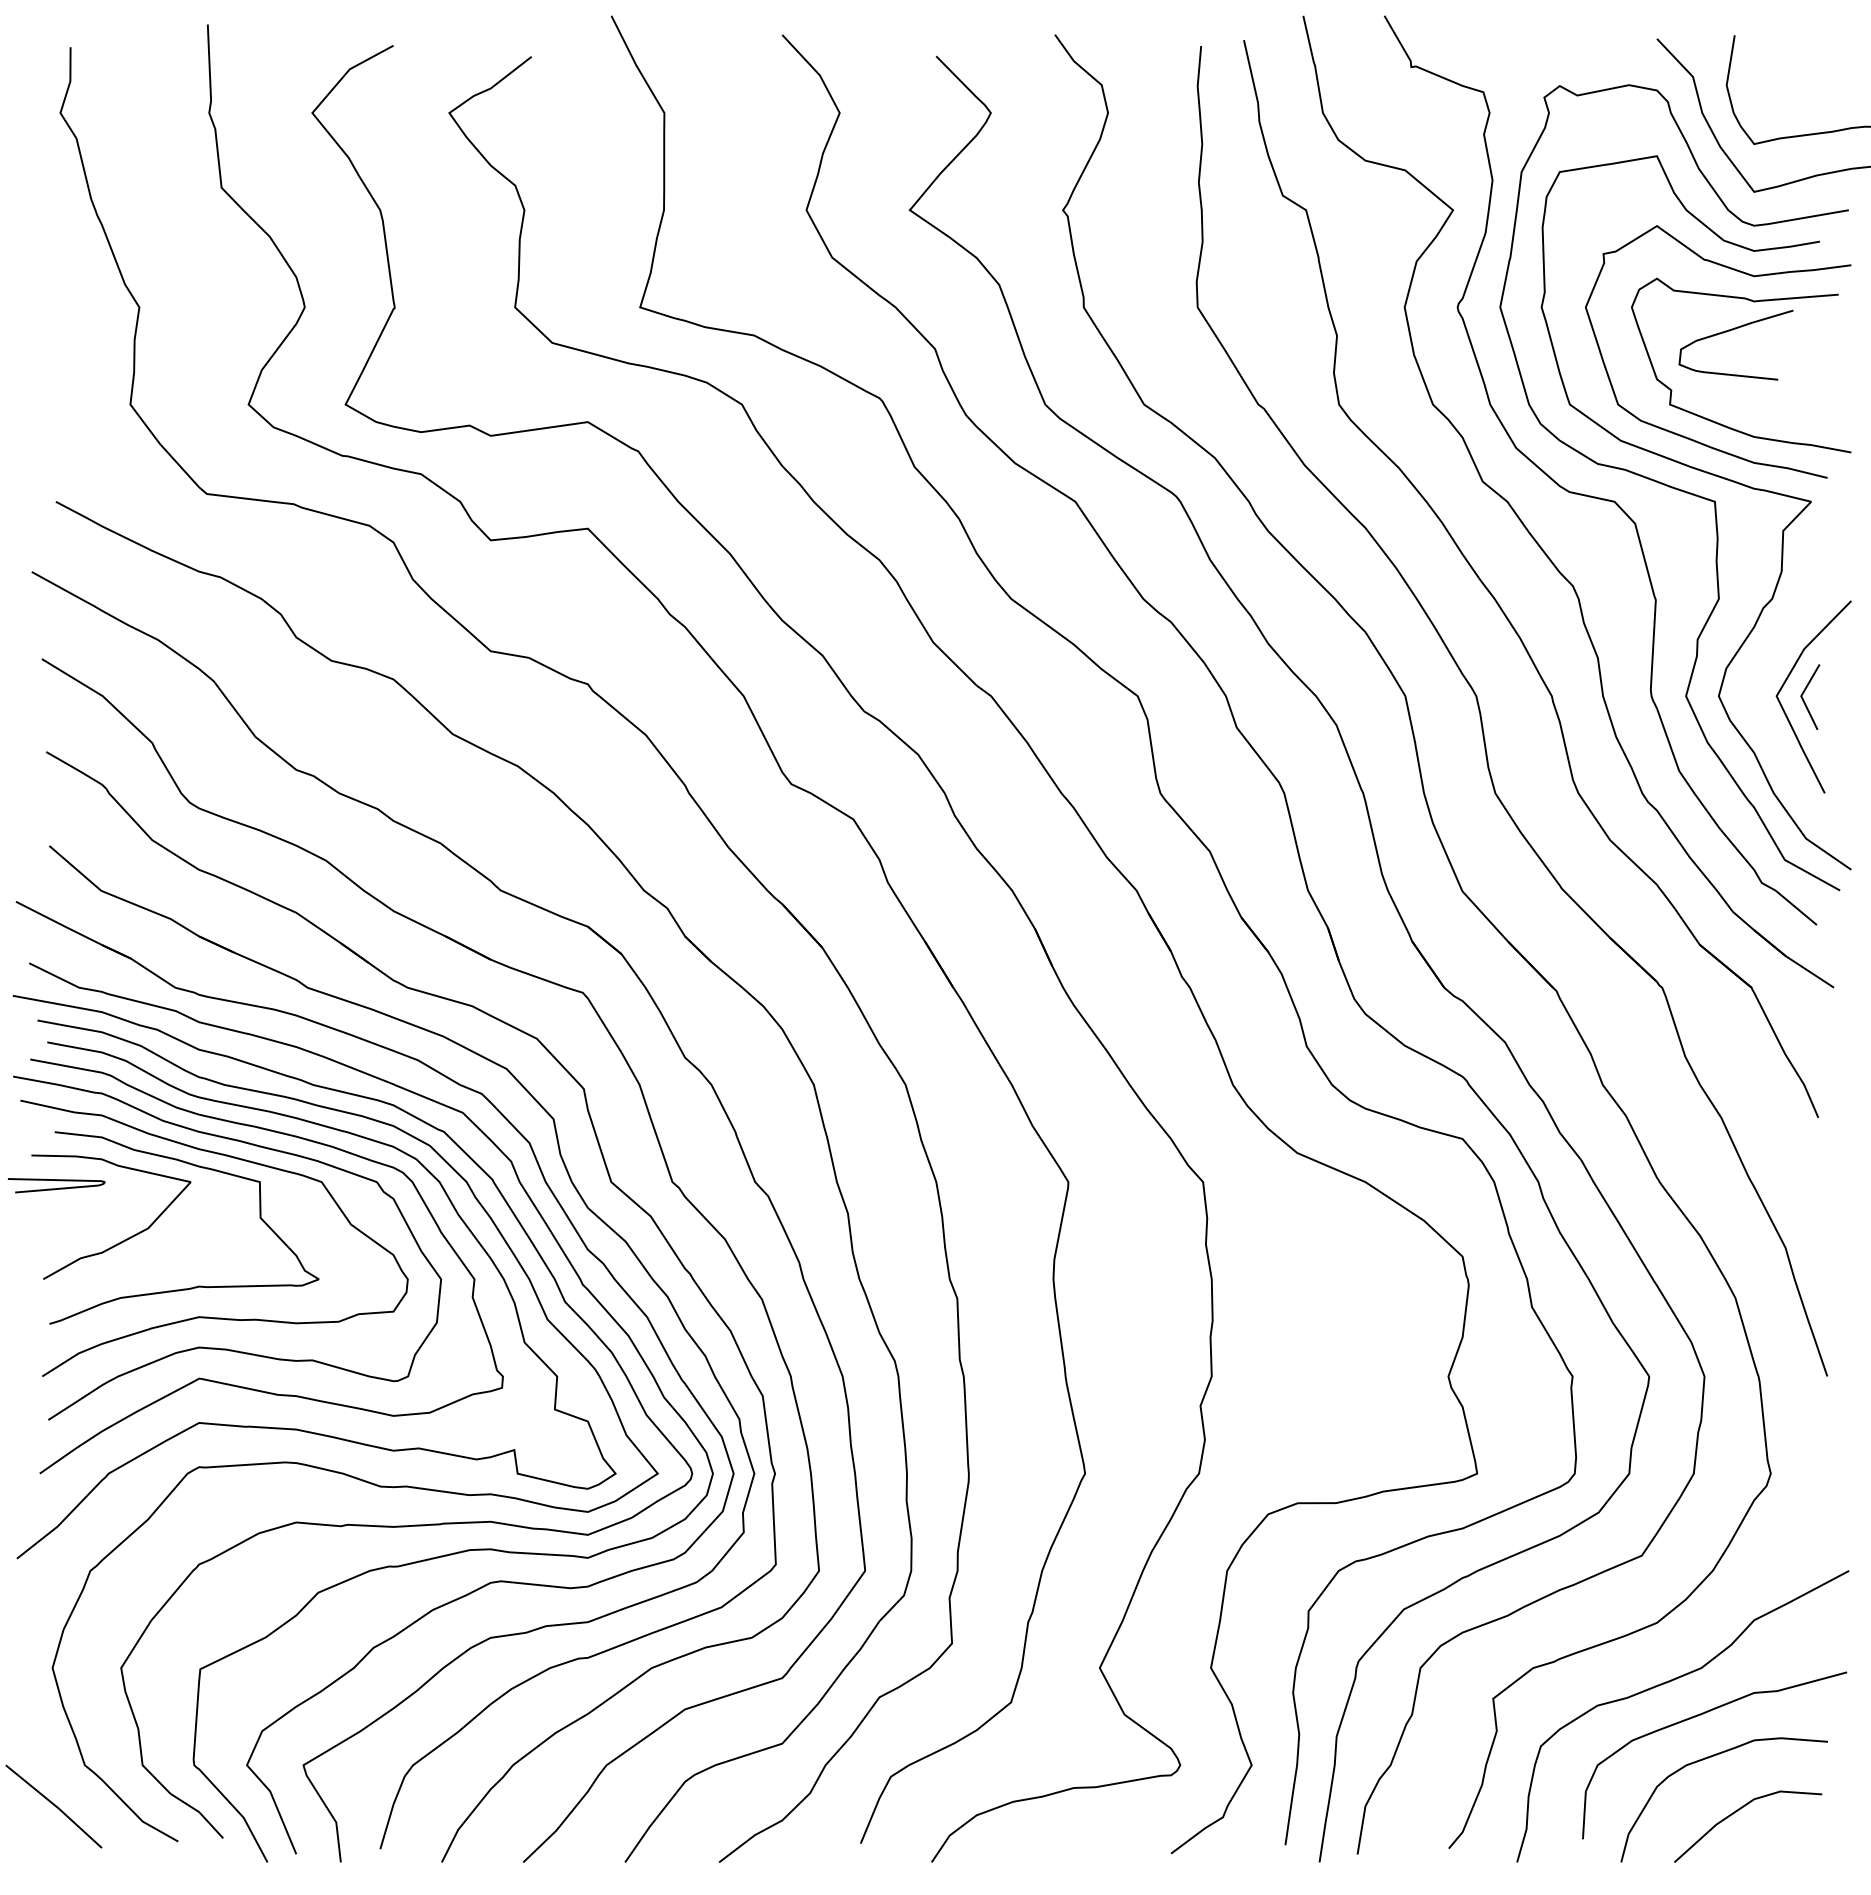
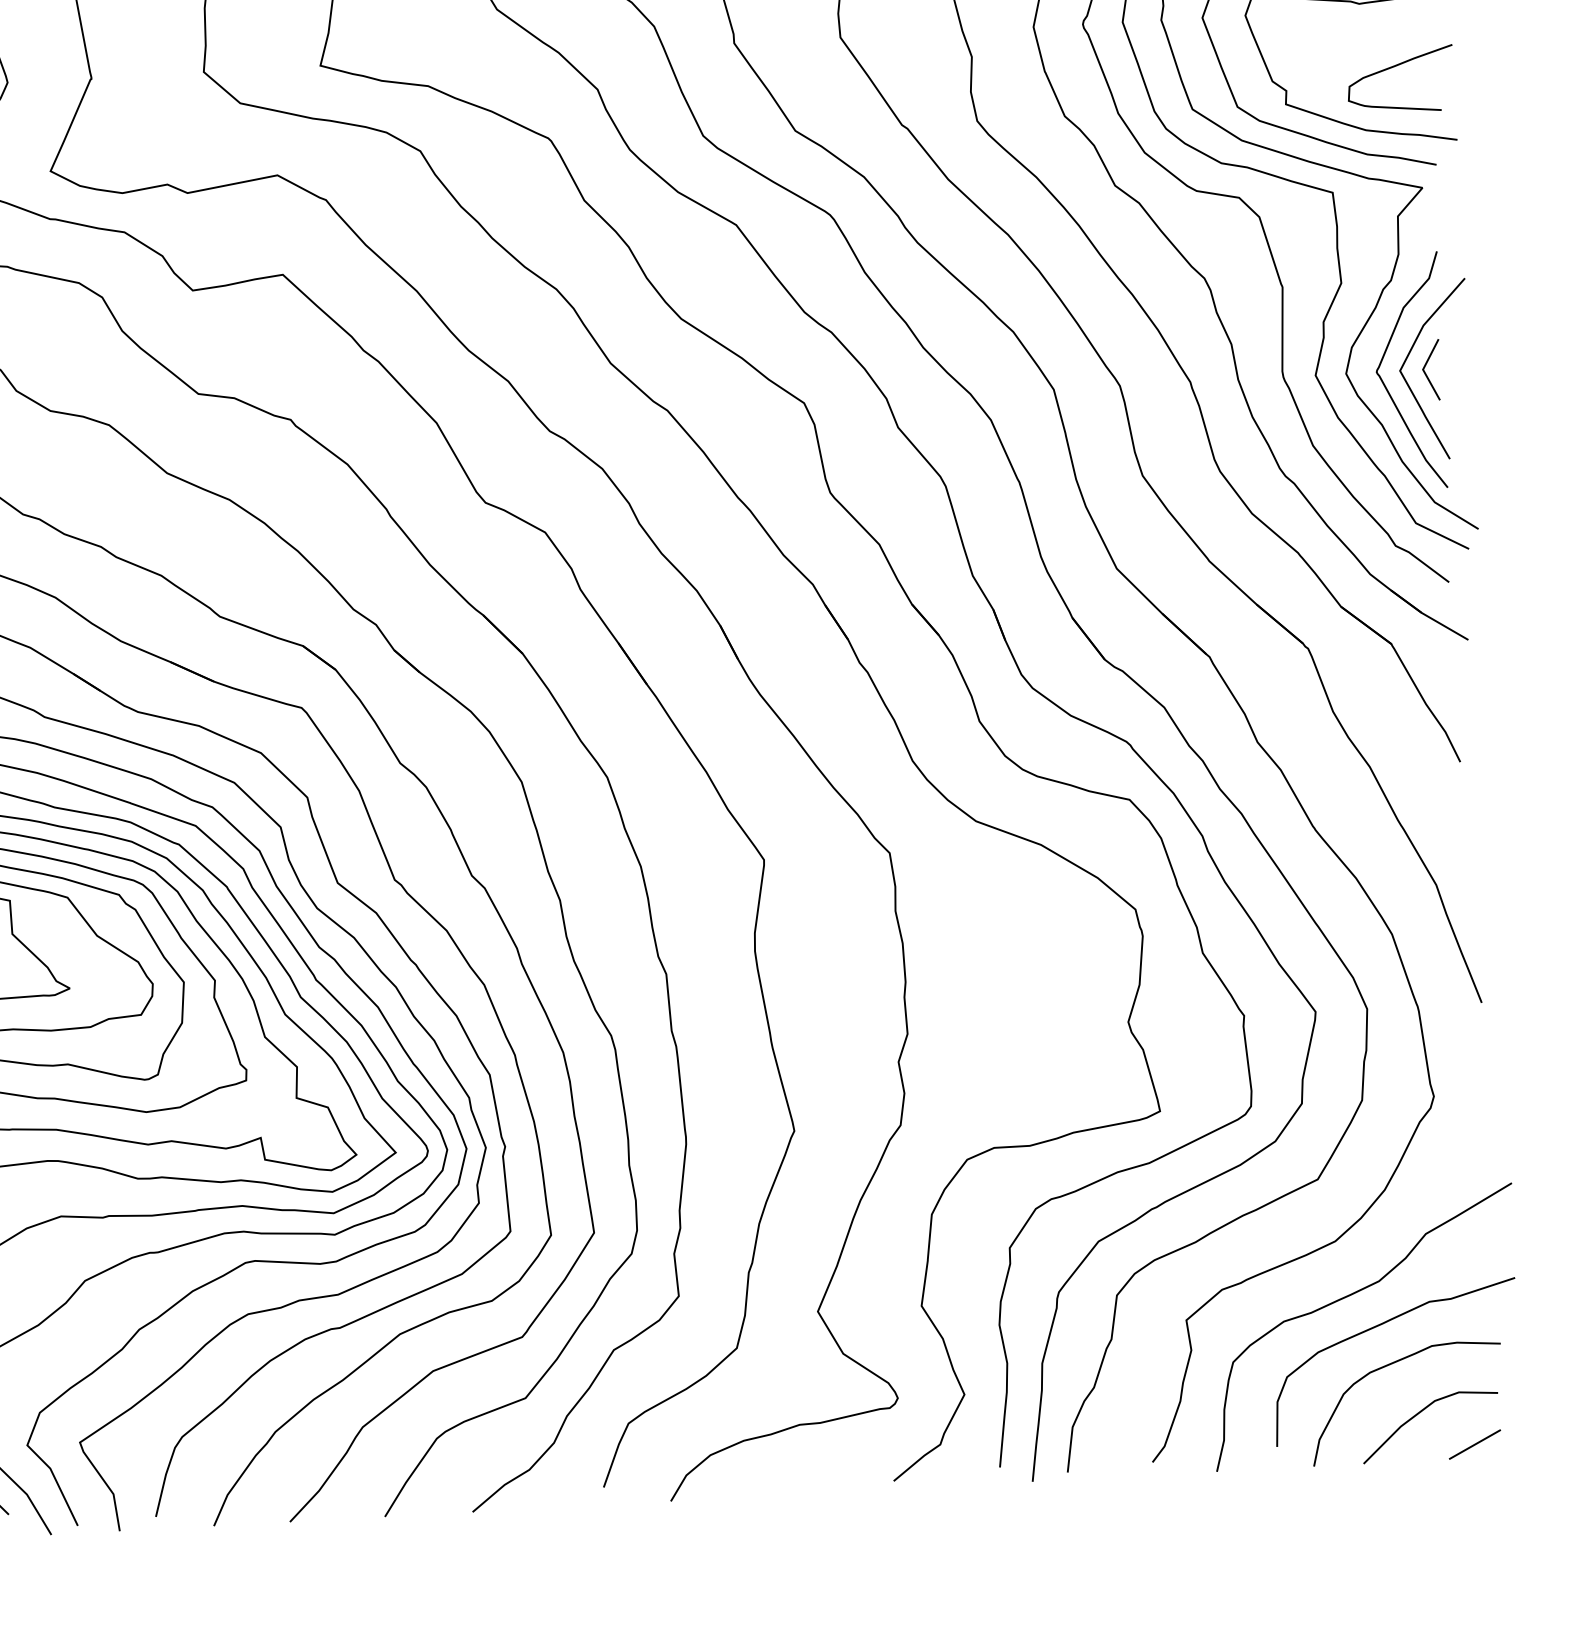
curve: (1732, 330) -> (1396, 66), moved
curve: (1759, 708) -> (1384, 383), added
line: (1794, 1847) -> (1474, 1443), added

